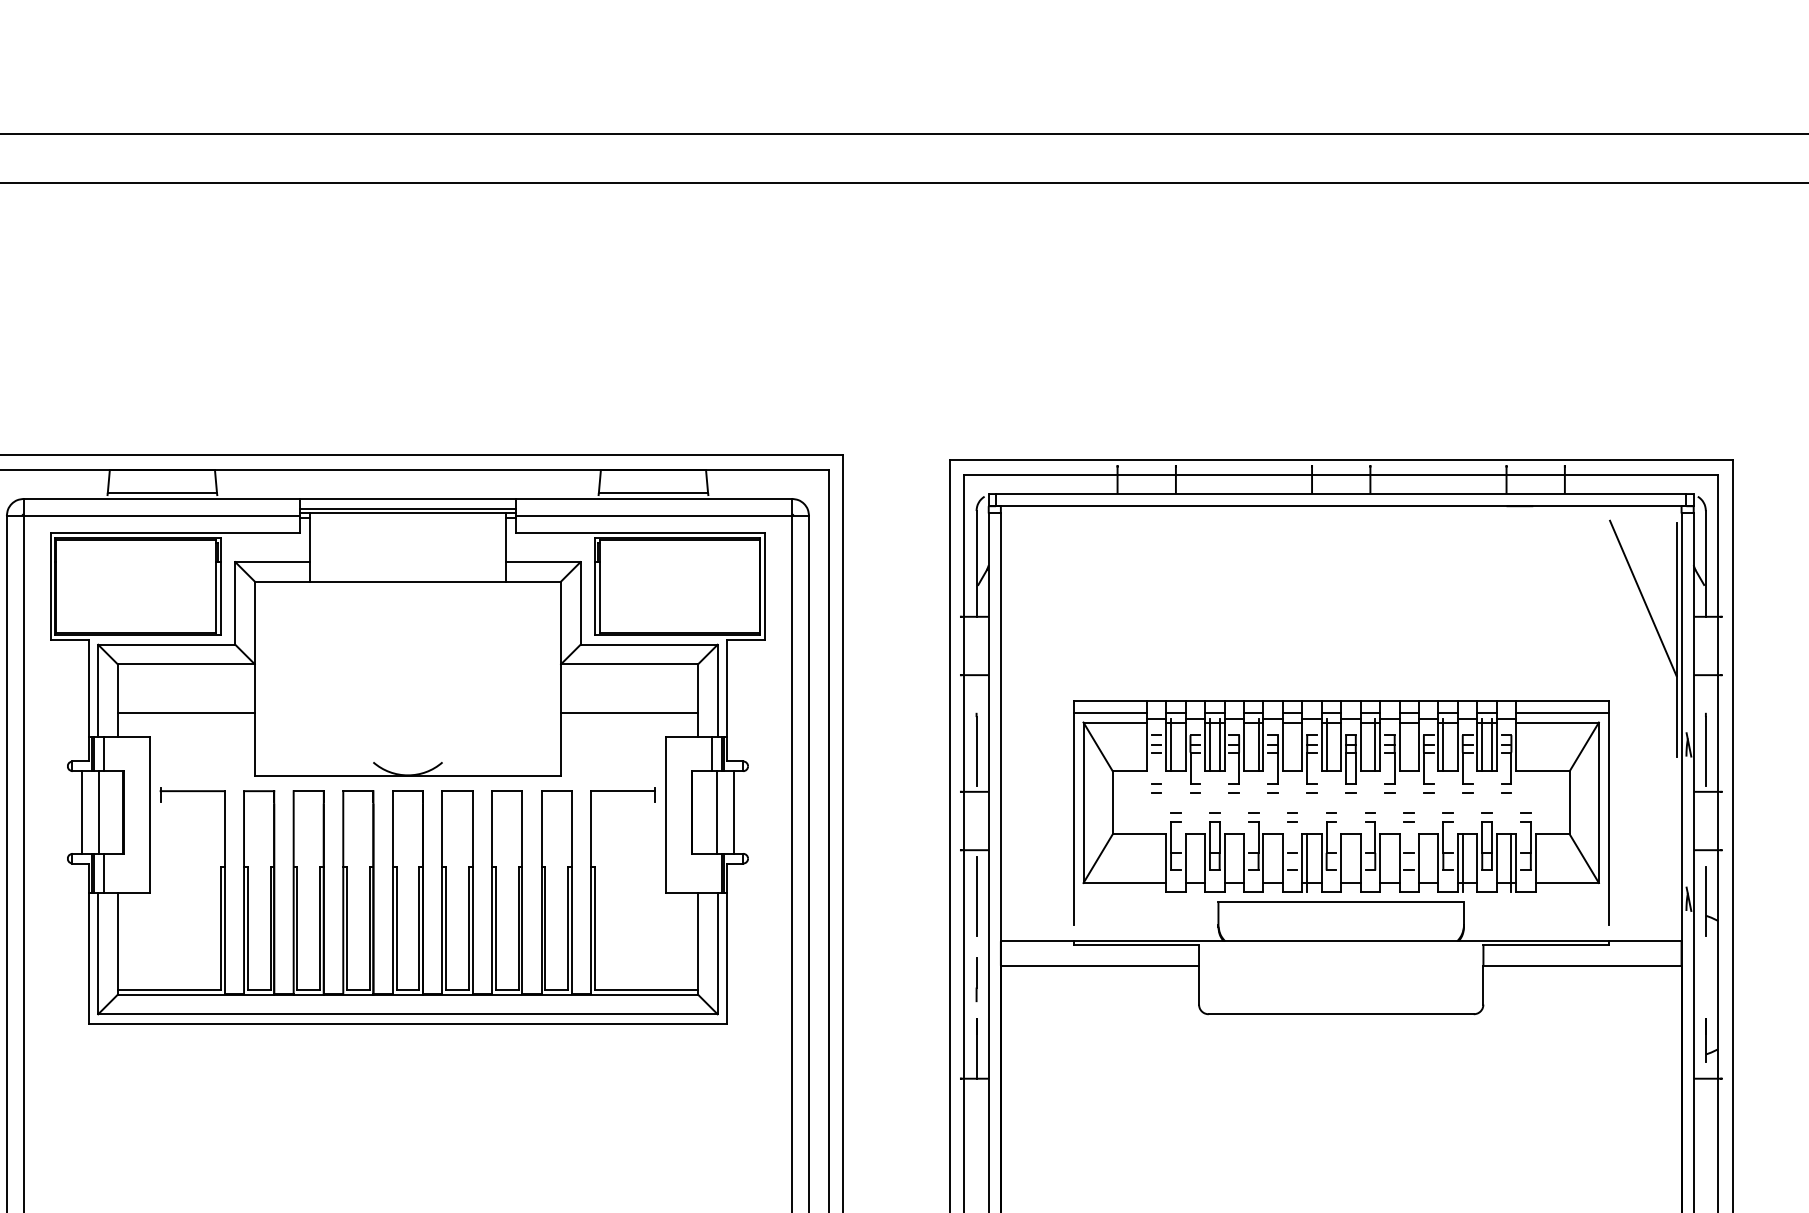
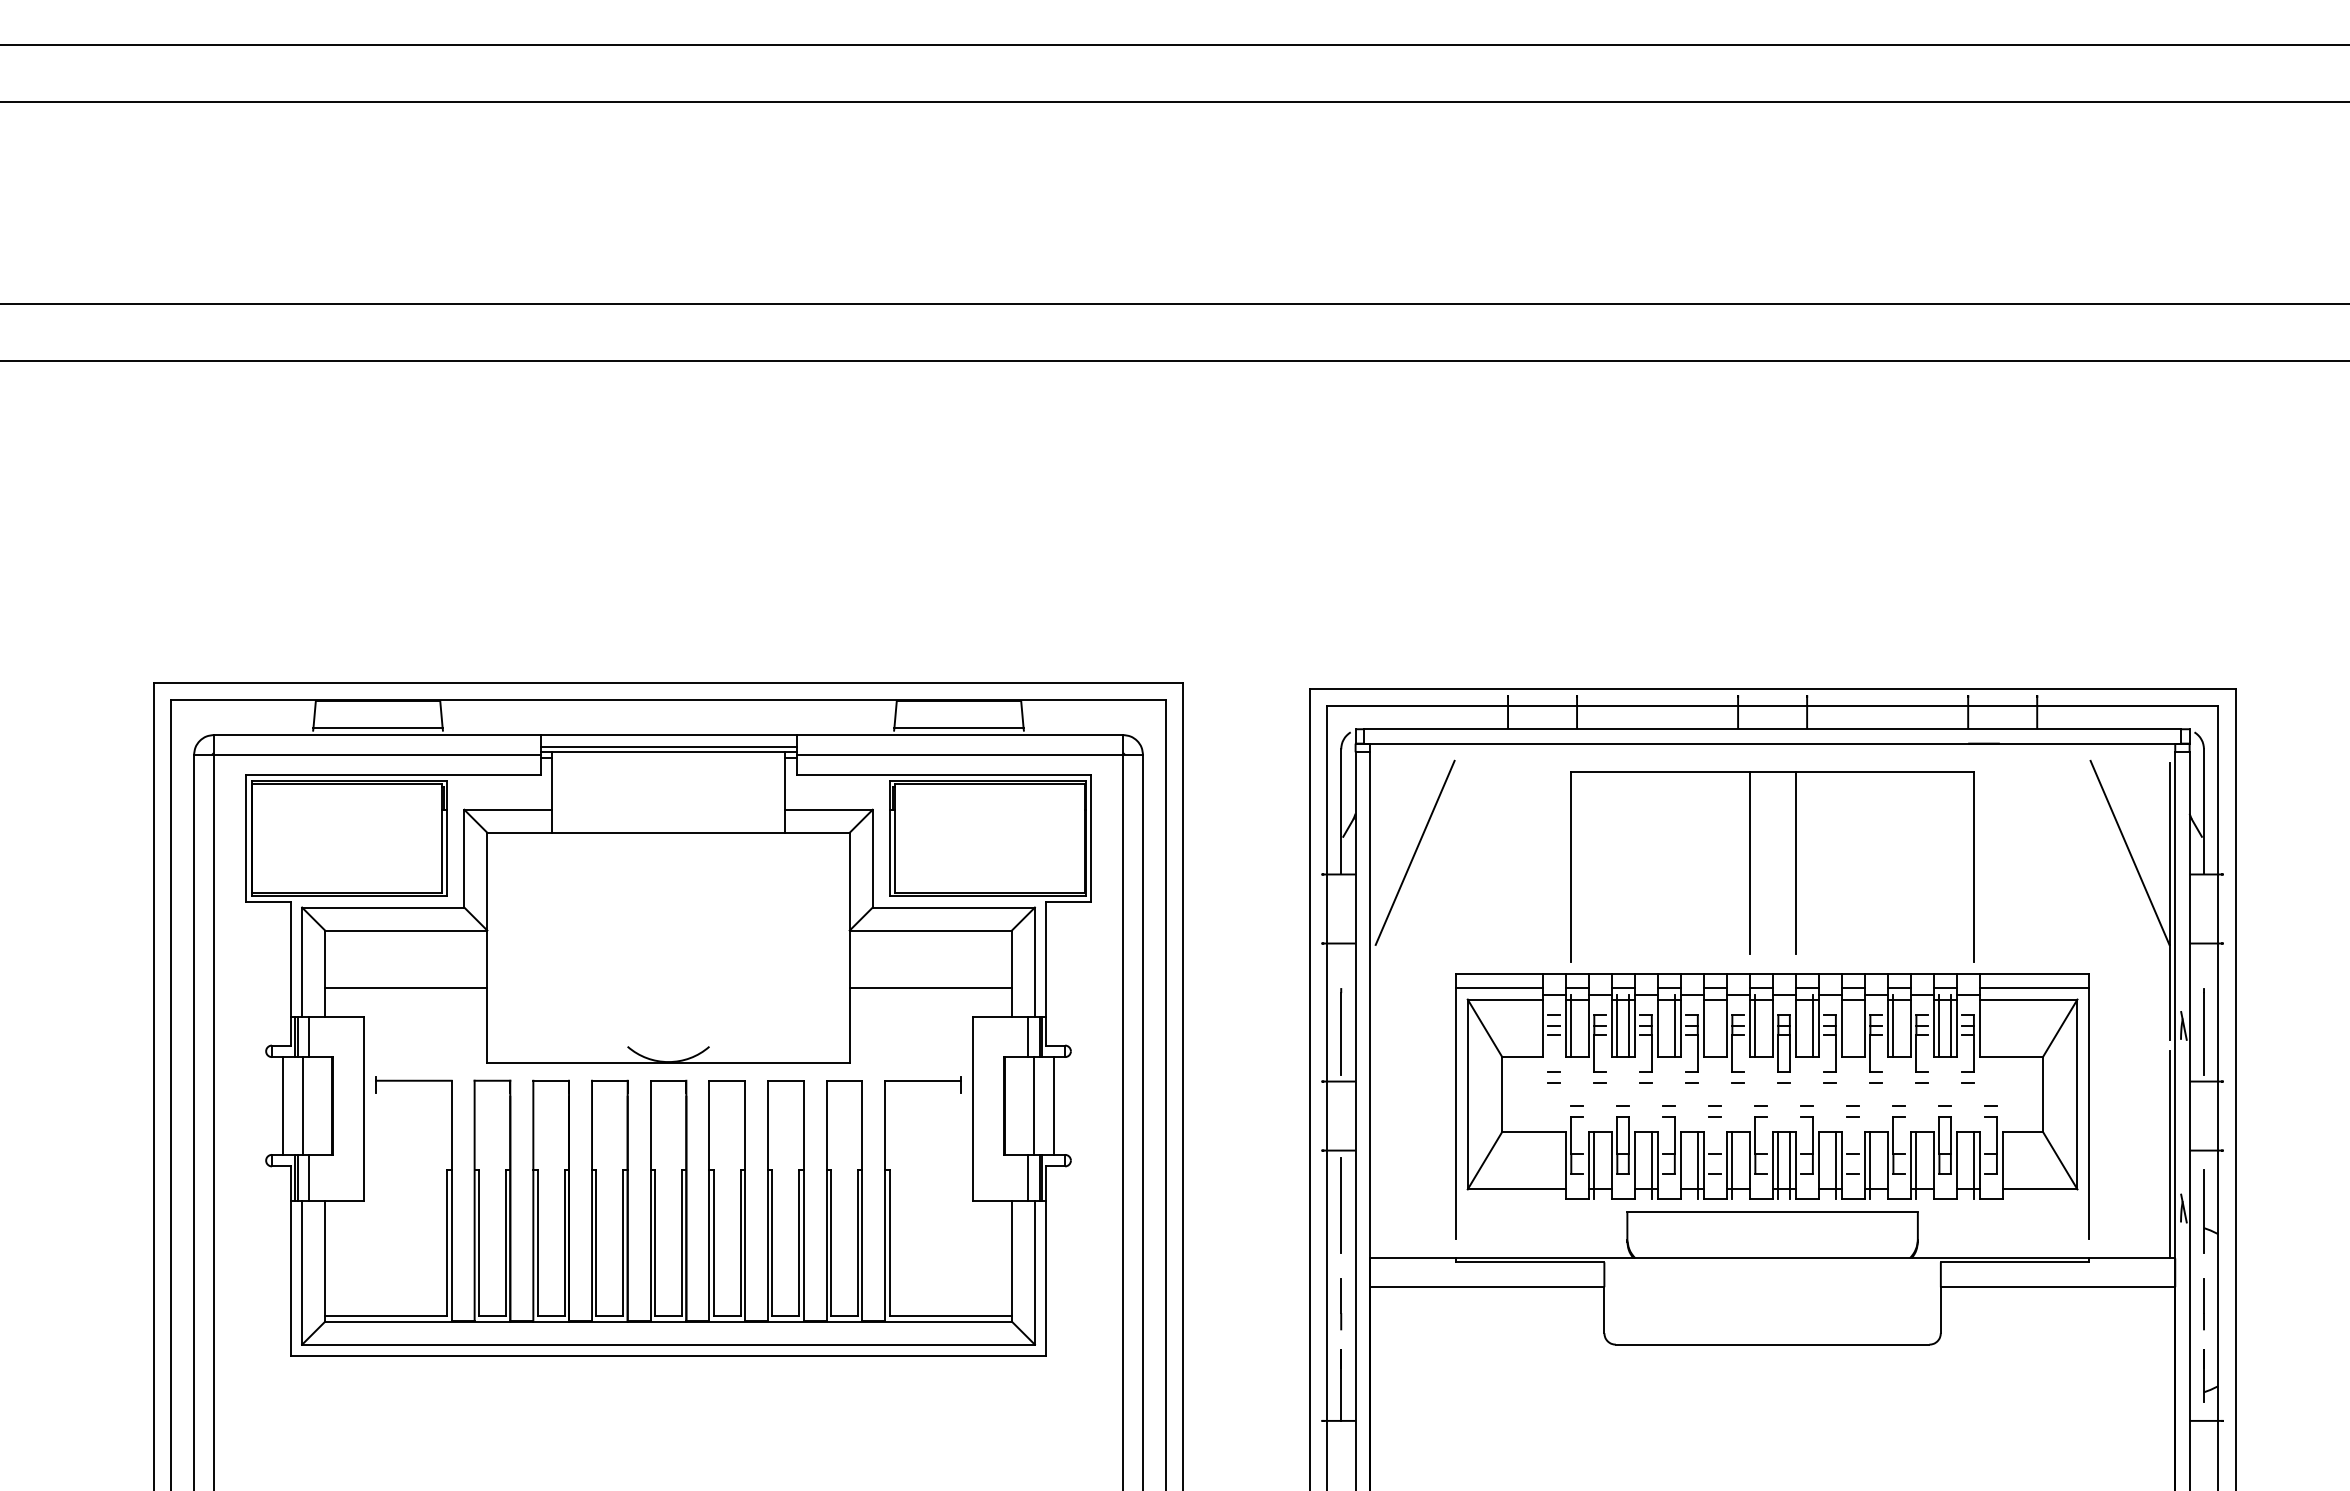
line: (1038, 598) -> (1414, 852), added
part: (1322, 610) -> (1750, 866), added
line: (1676, 853) -> (2169, 1154), added
line: (1190, 862) -> (1594, 1165), added
line: (1238, 862) -> (1651, 1165), added
line: (1277, 862) -> (1697, 1165), added
line: (1346, 862) -> (1778, 1165), added
line: (1355, 862) -> (1789, 1165), added
line: (1394, 862) -> (1835, 1165), added
line: (1423, 862) -> (1870, 1165), added
line: (712, 872) -> (1028, 1177), added
line: (1705, 980) -> (2203, 1304), added

